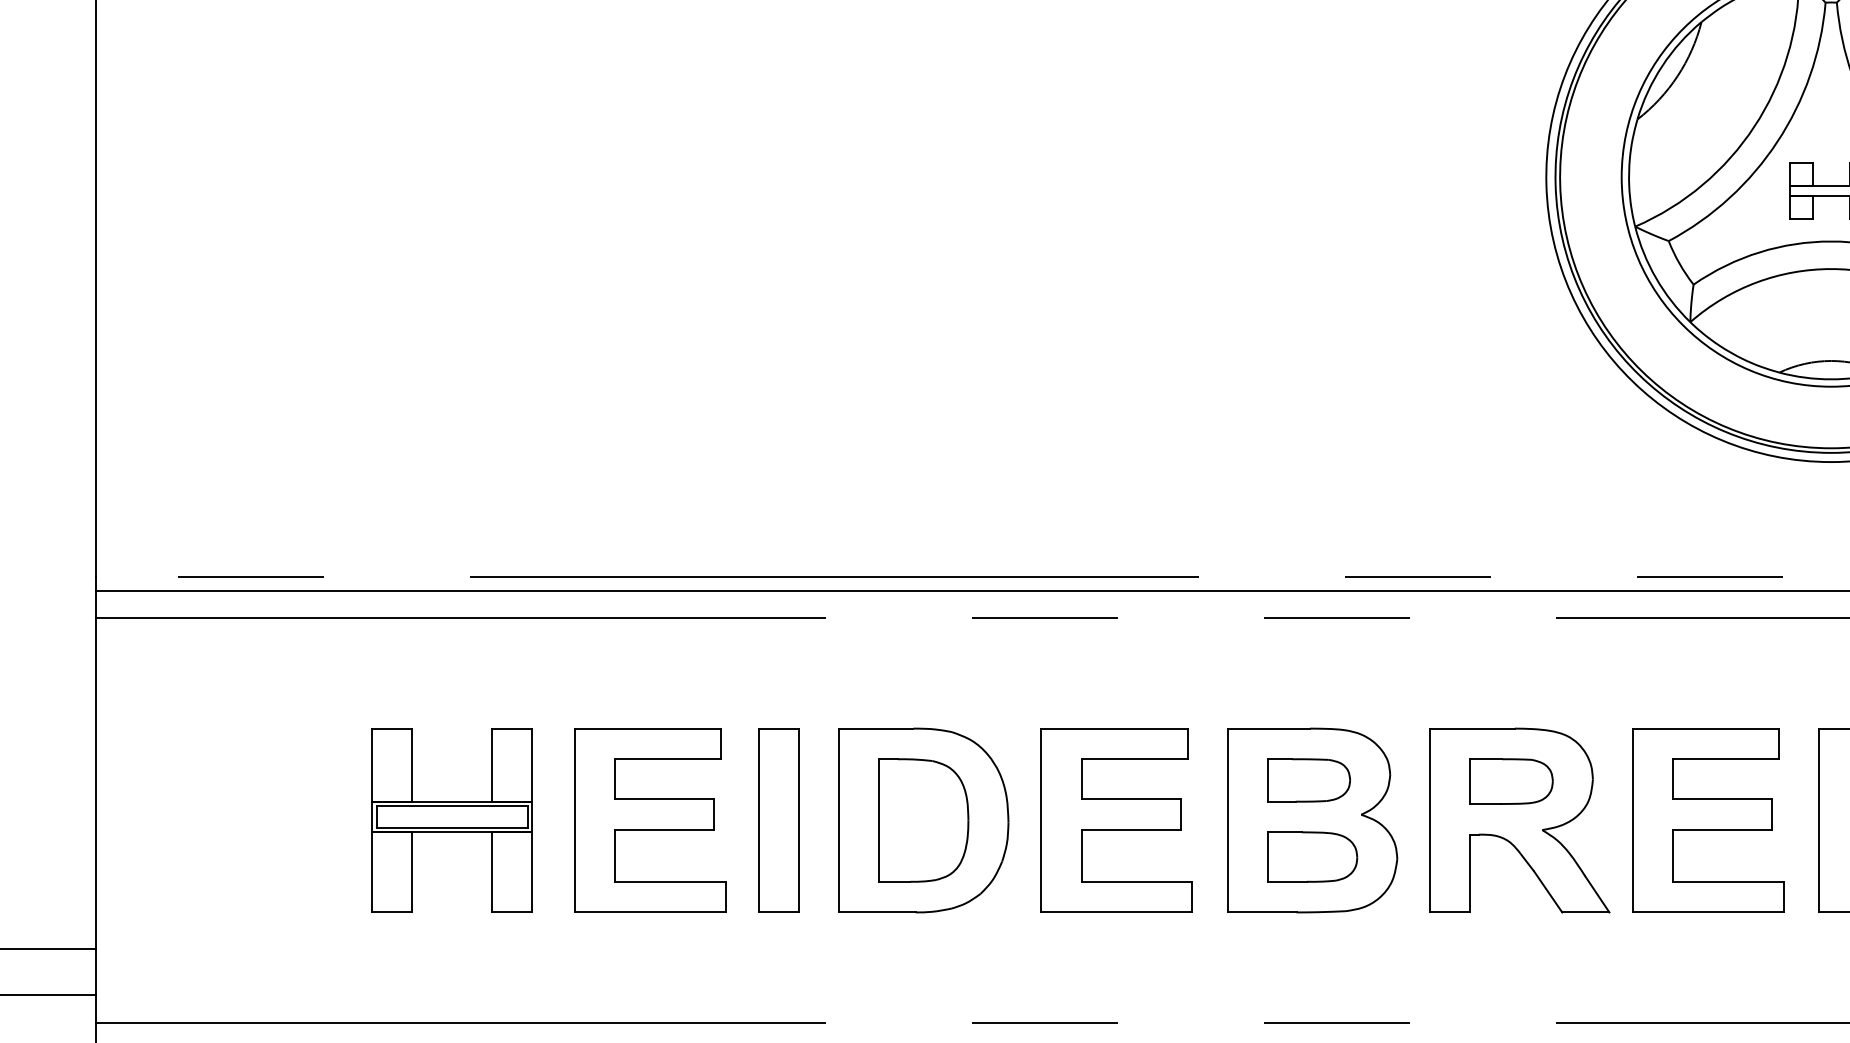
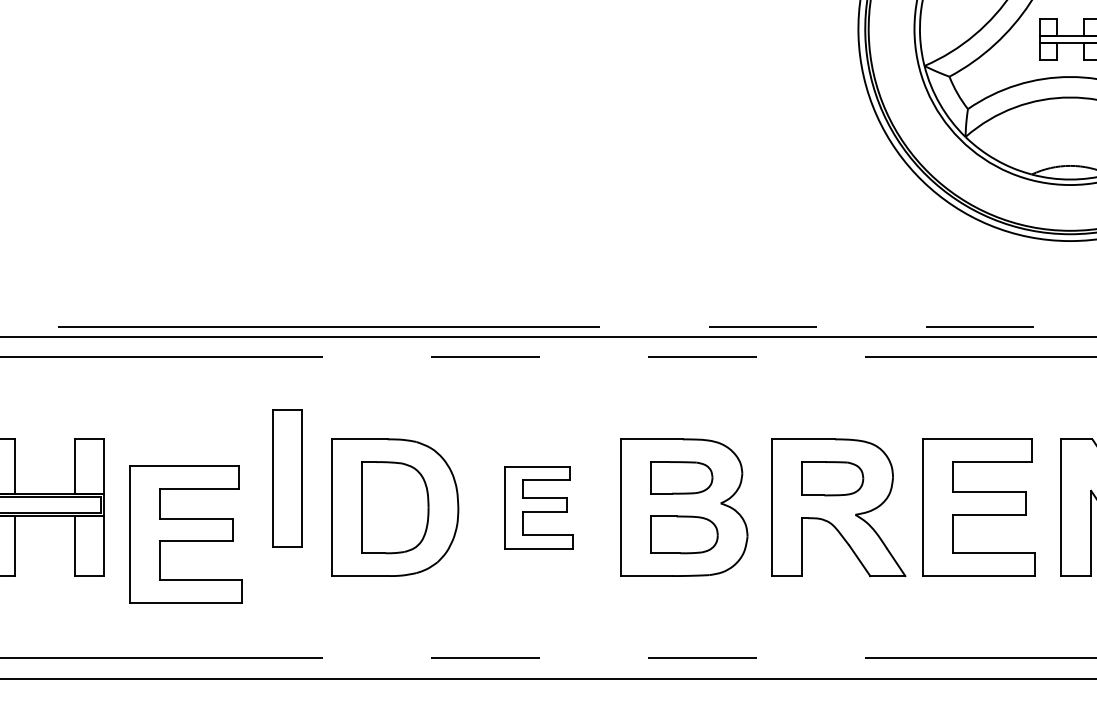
part: (650, 820) -> (186, 534), moved
part: (778, 820) -> (287, 478), moved
part: (1116, 820) -> (538, 507), size x0.6

